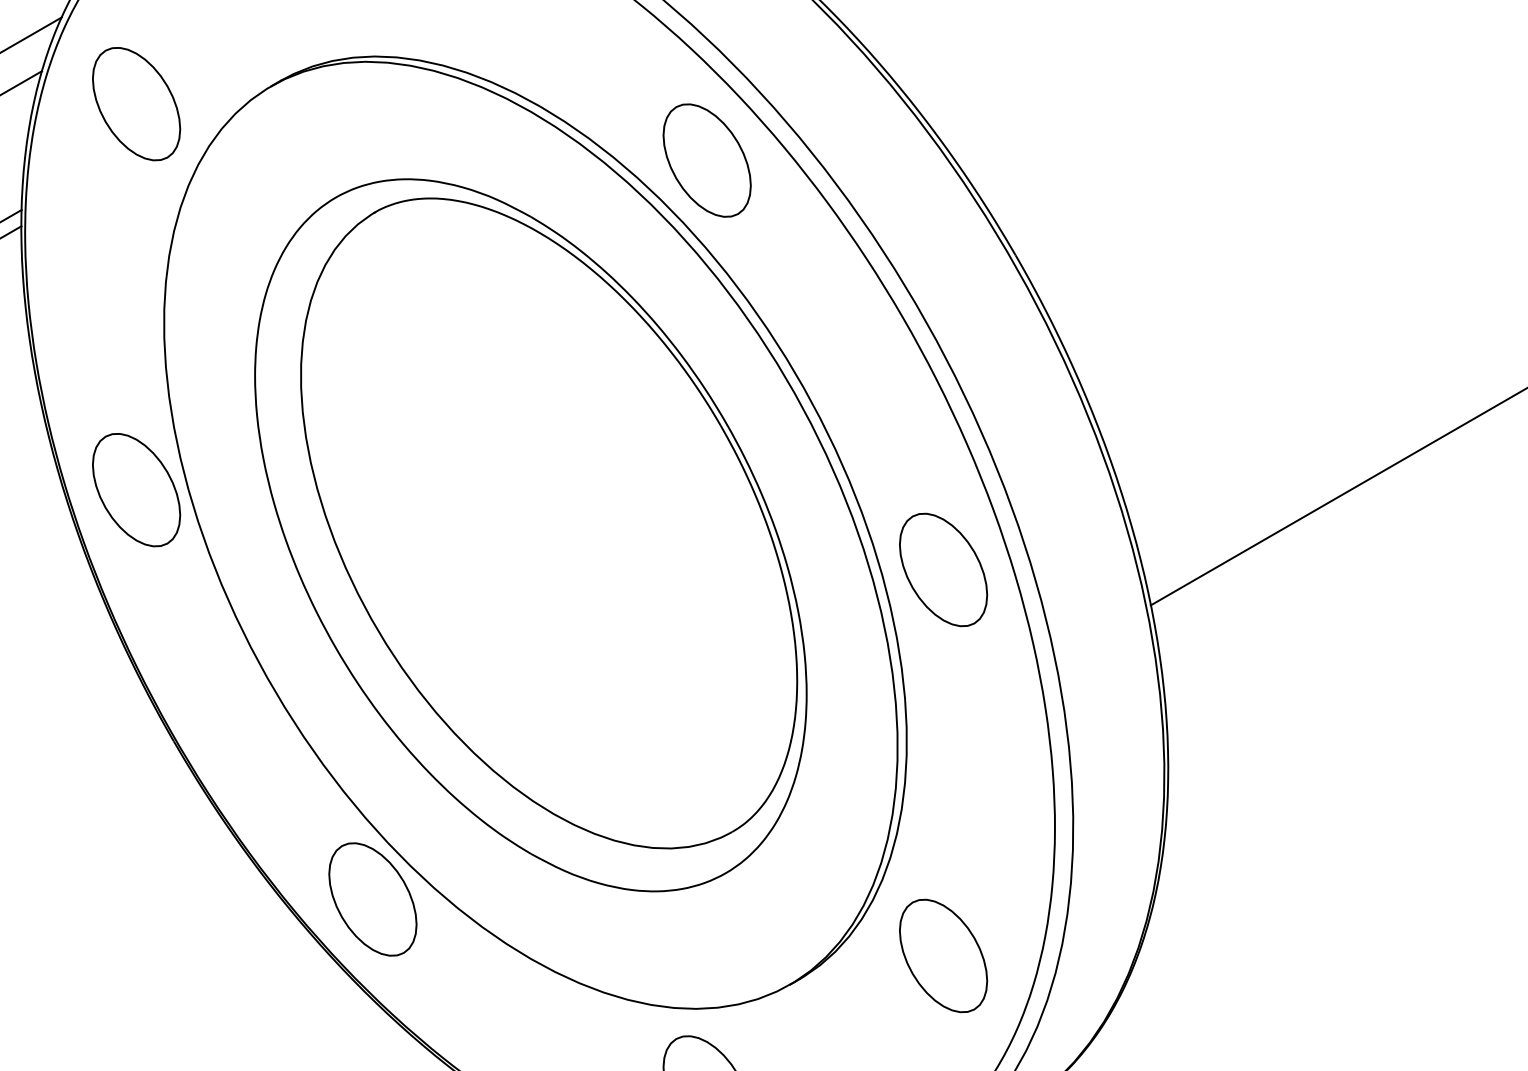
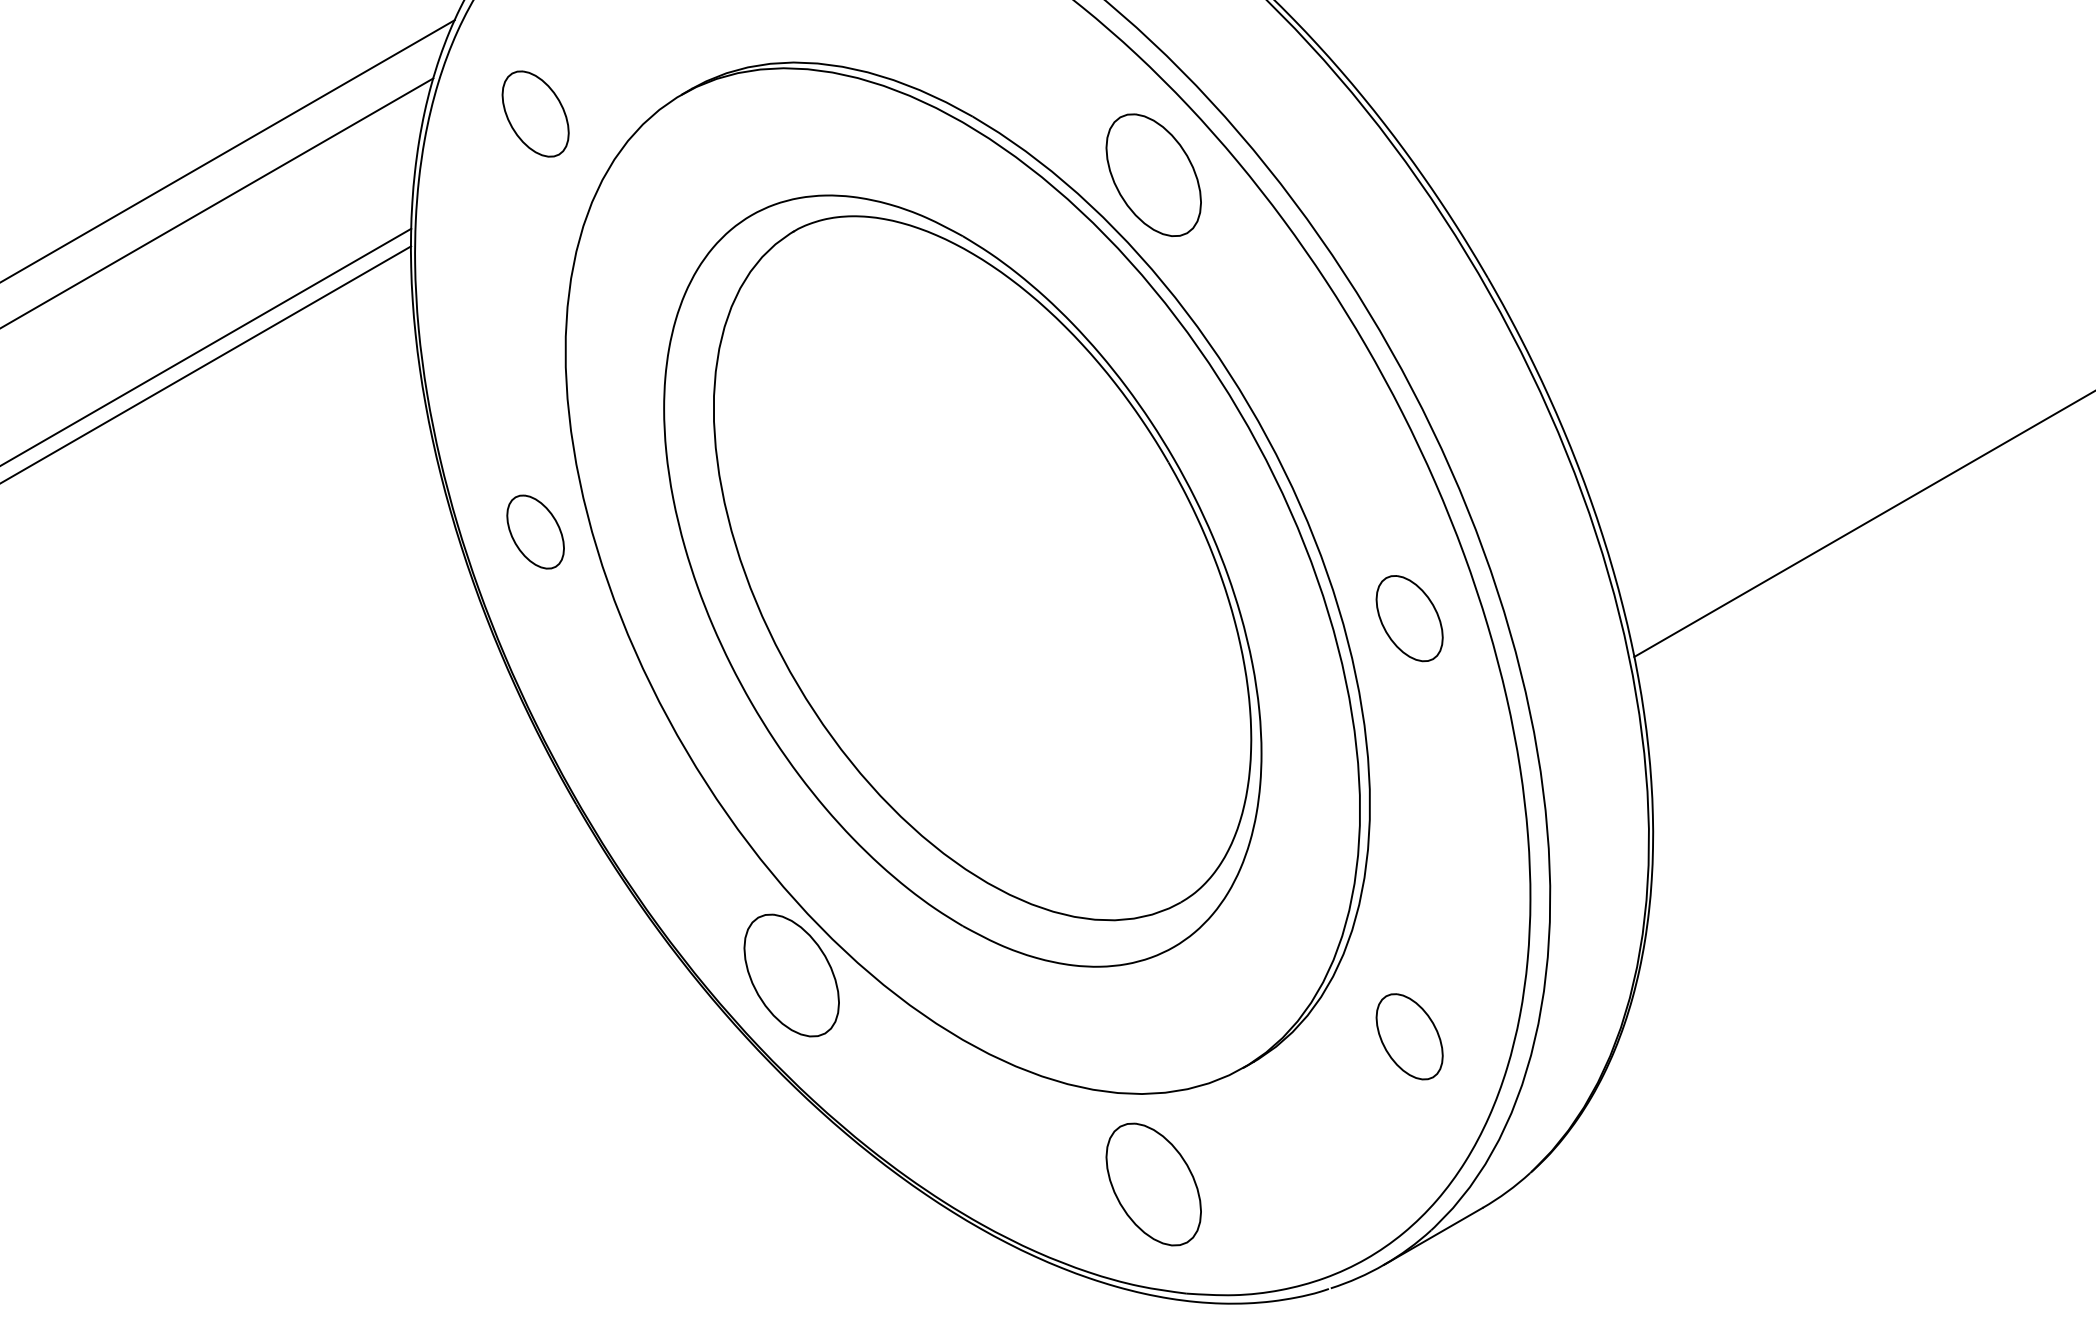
part: (136, 103) -> (535, 113), size x0.7
part: (136, 489) -> (535, 531), size x0.6
part: (943, 569) -> (1409, 618), size x0.7
part: (943, 955) -> (1409, 1036), size x0.7

